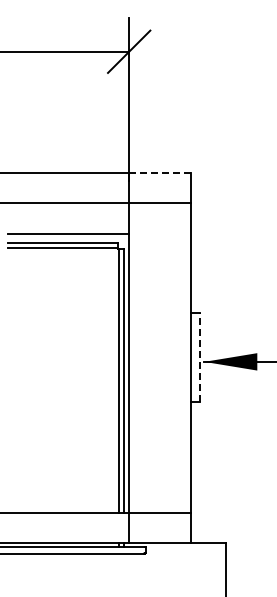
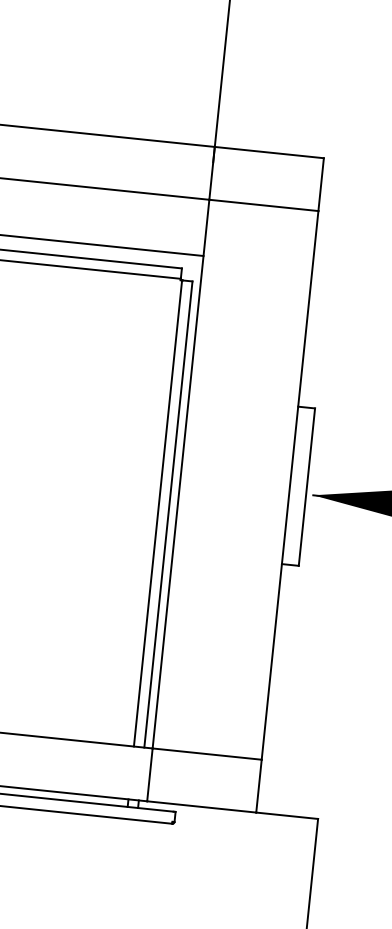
line: (159, 172) -> (268, 152), dashed -> solid
line: (200, 357) -> (307, 486), dashed -> solid

